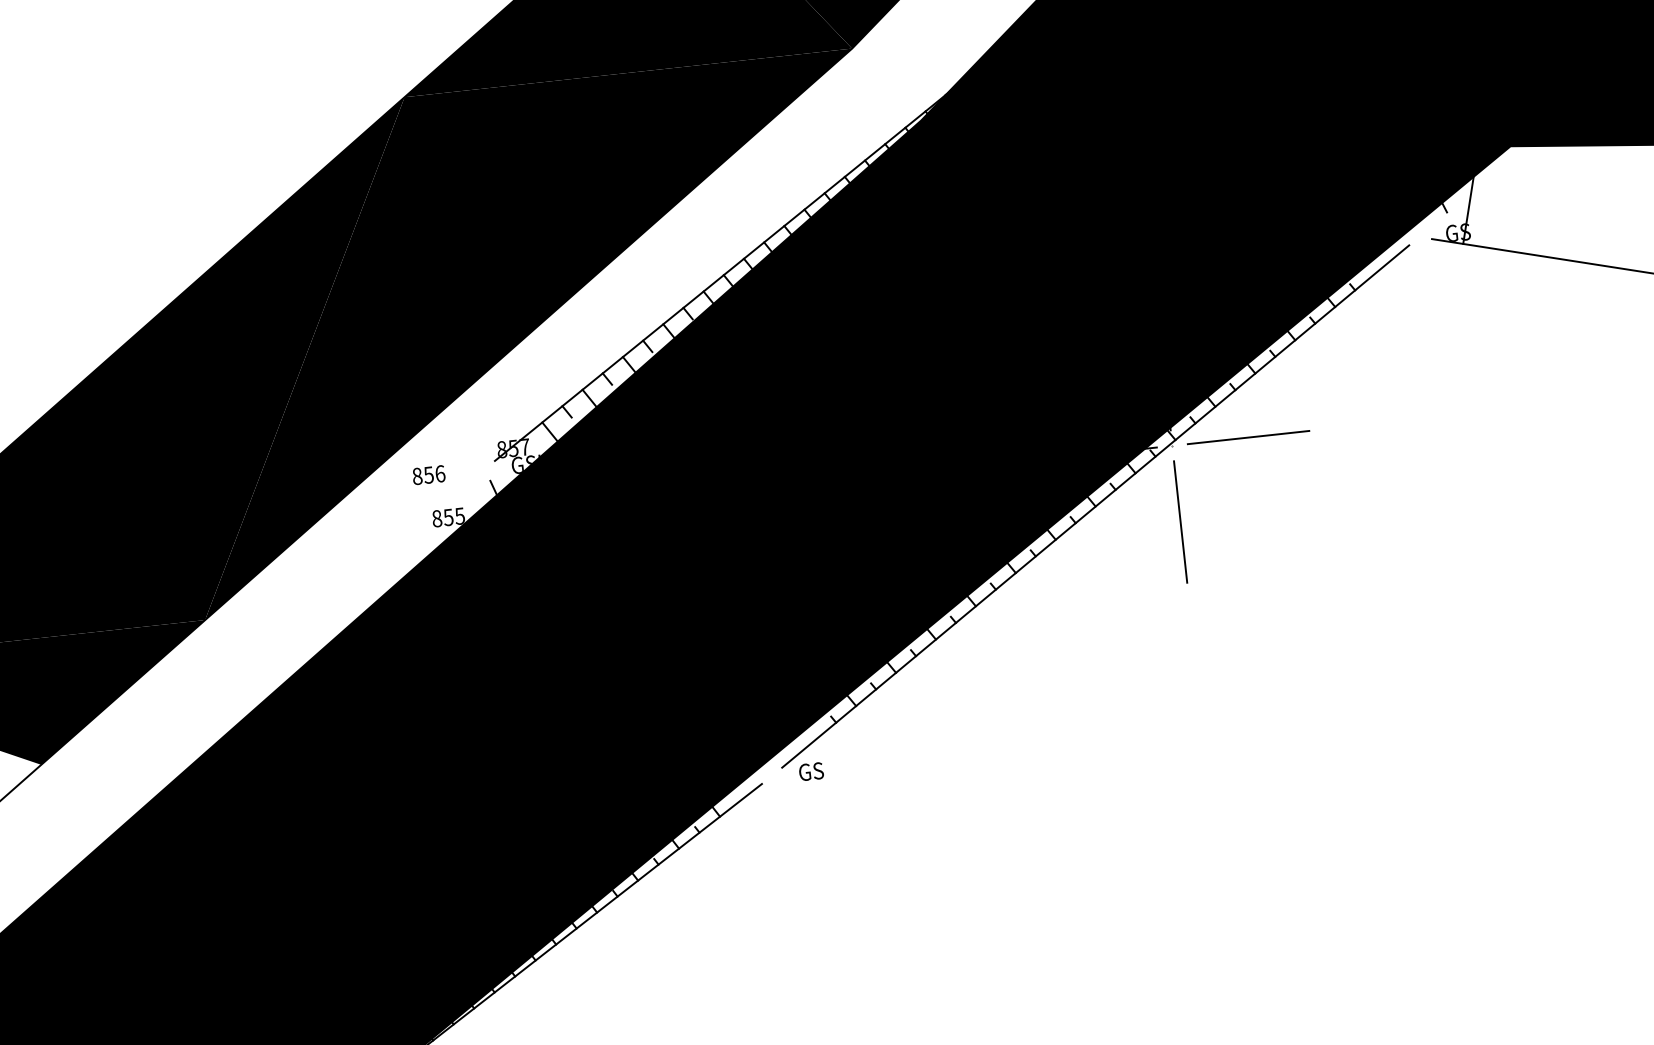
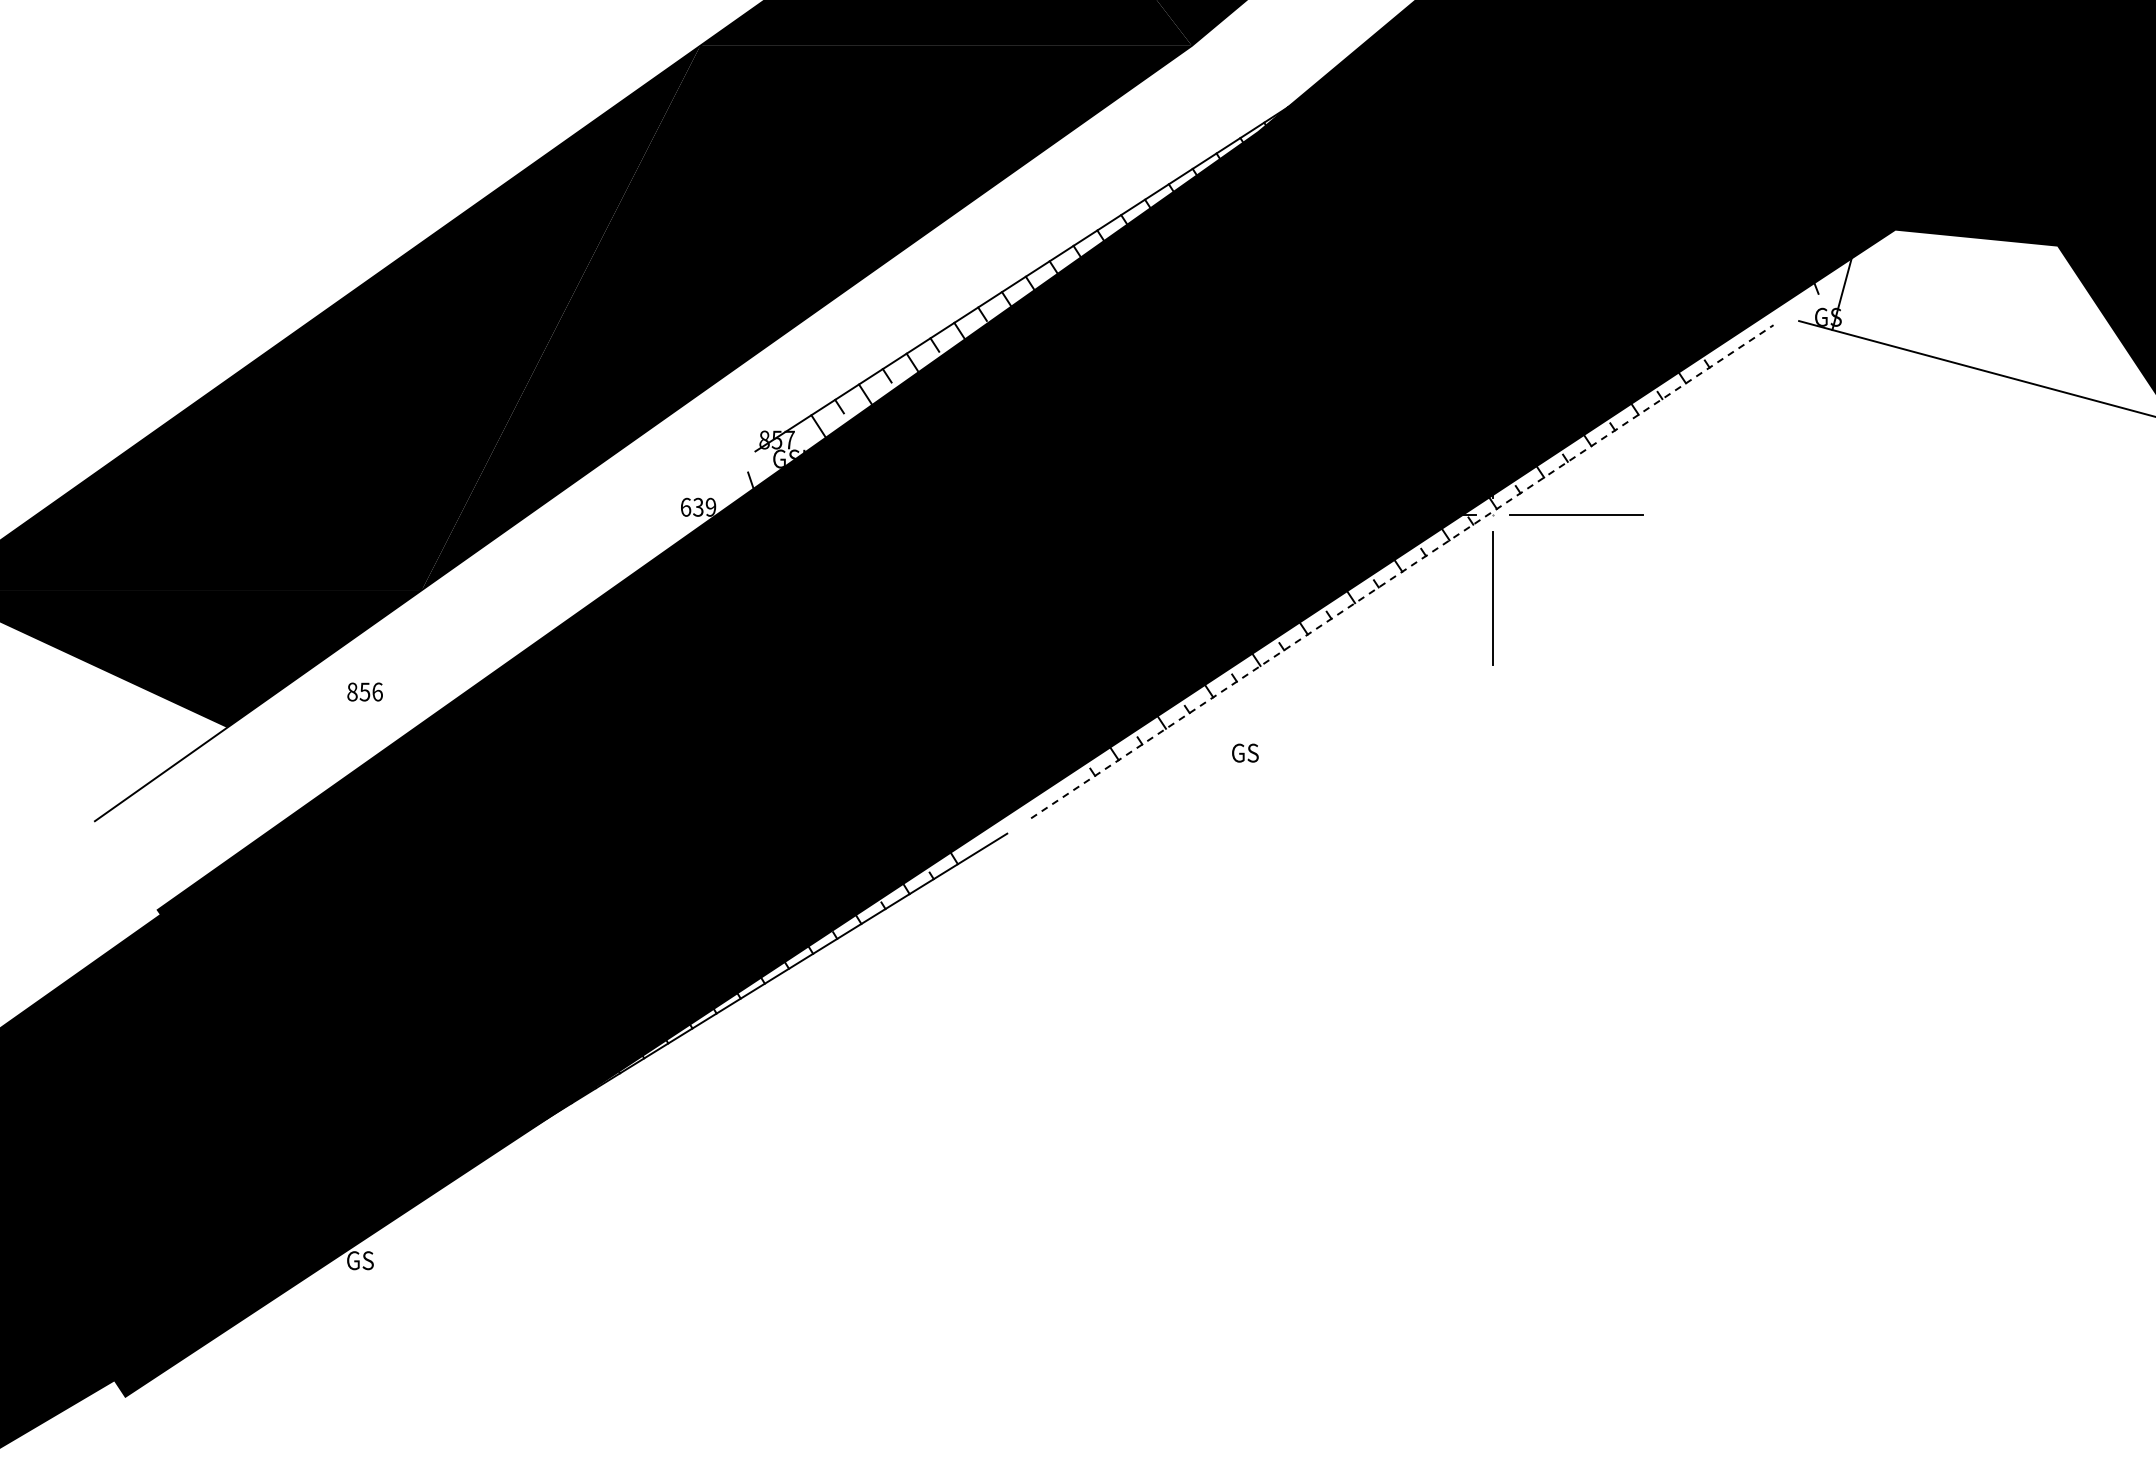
text: (428, 474) -> (364, 691), moved
line: (1095, 506) -> (1402, 571), solid -> dashed
text: (448, 516) -> (698, 506), 855 -> 639
text: (811, 771) -> (1245, 752), moved

